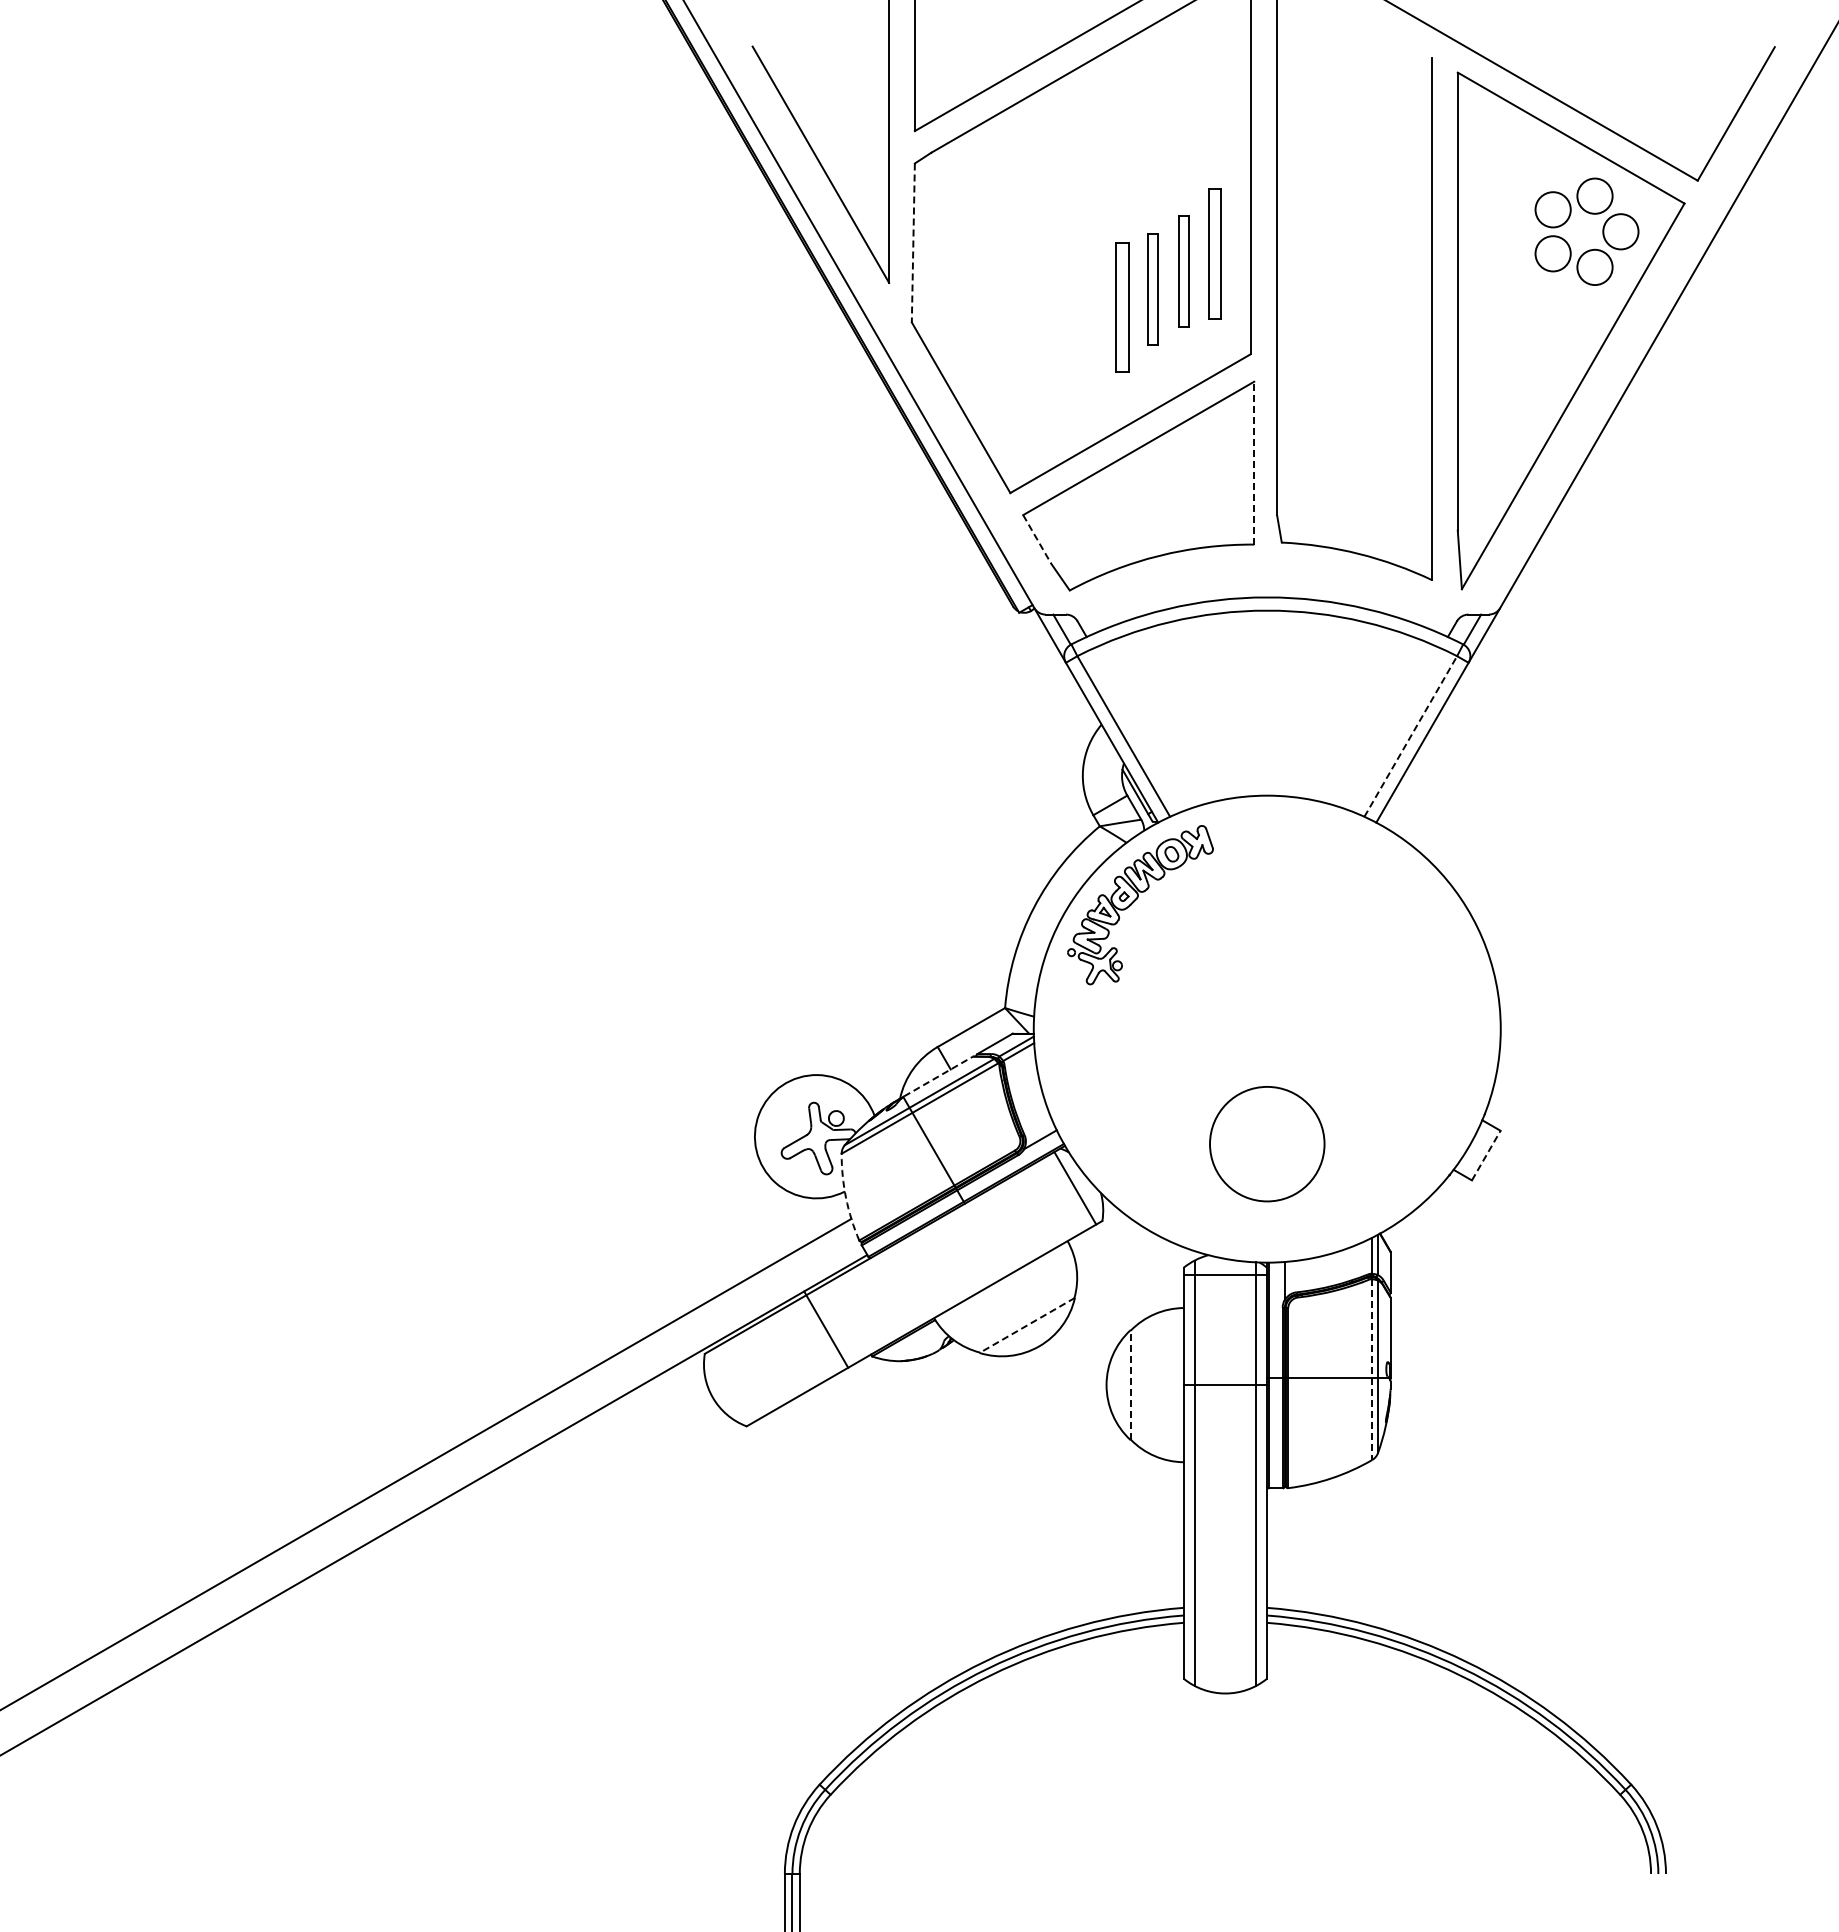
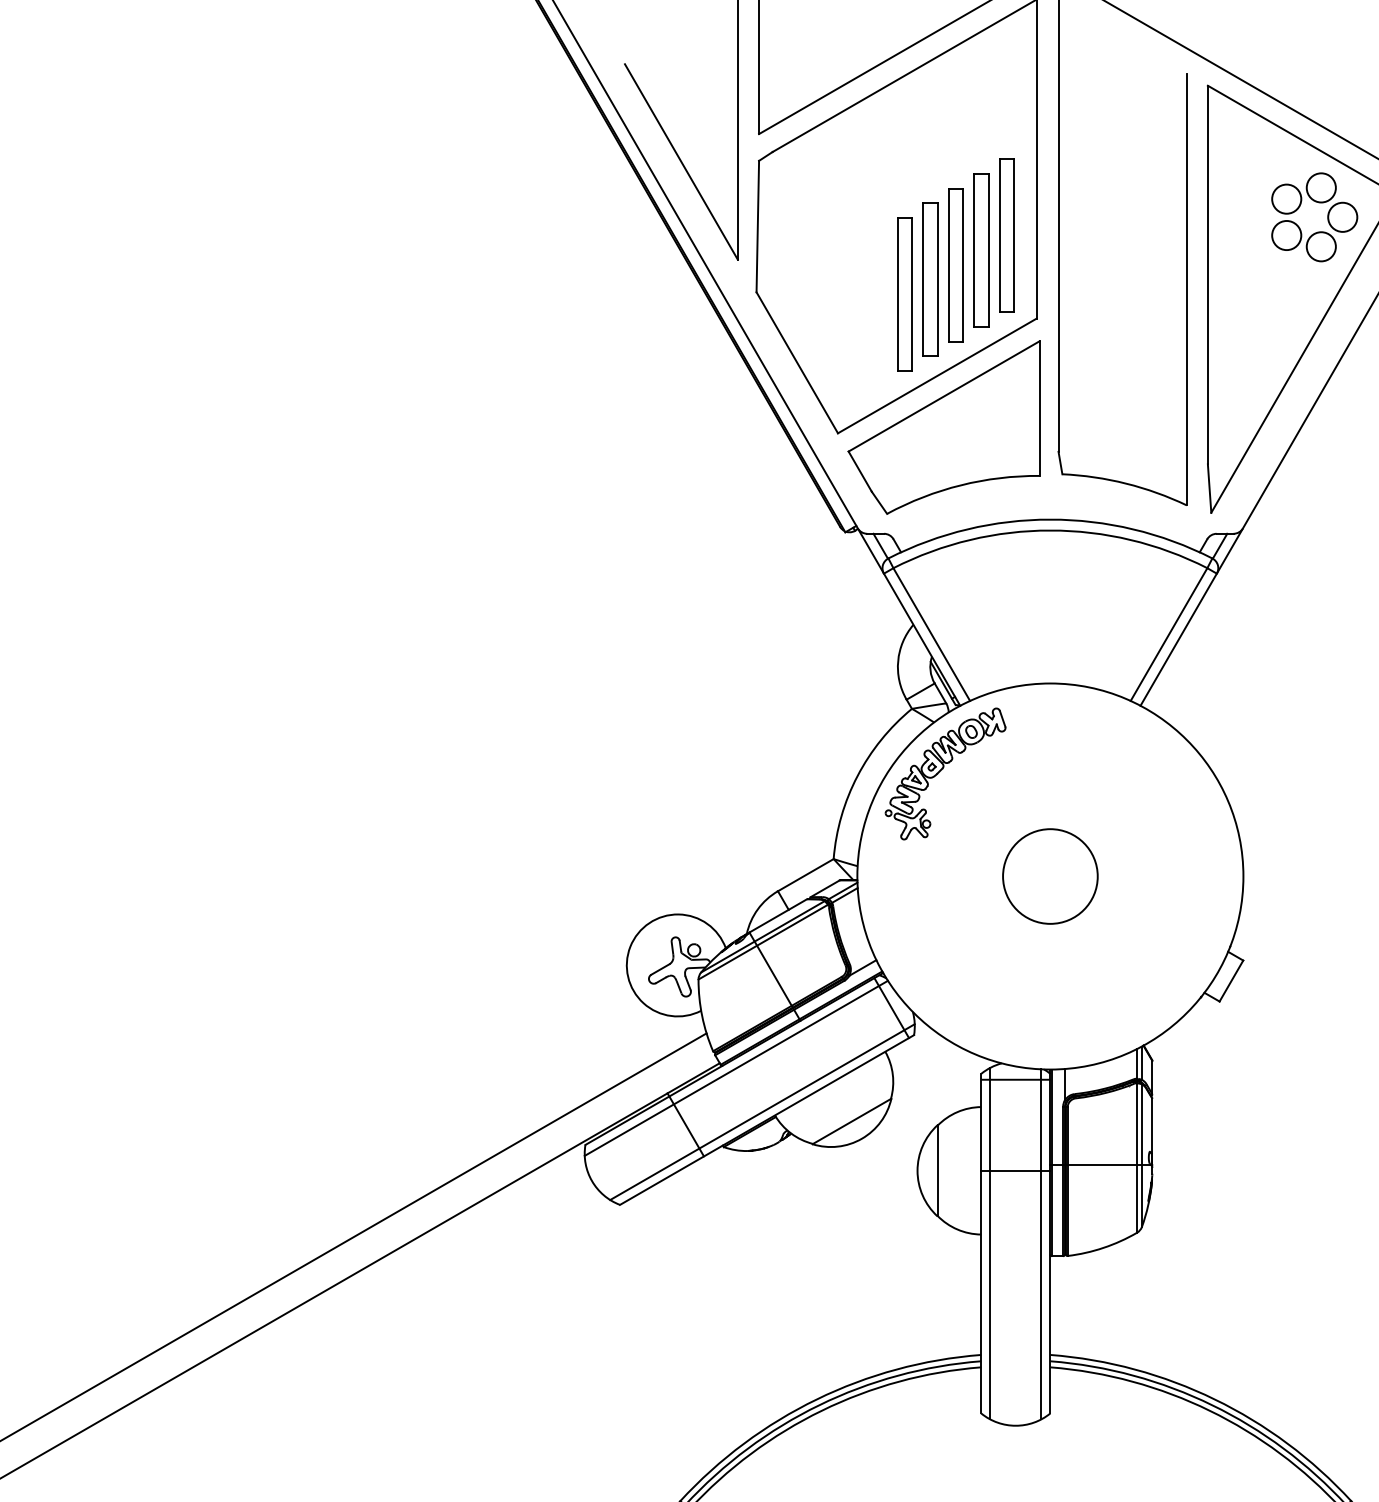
line: (913, 243) -> (757, 227), dashed -> solid
part: (1214, 253) -> (1006, 235), size x1.43
part: (1183, 271) -> (981, 250), size x1.67
part: (1152, 289) -> (955, 265), size x1.67
part: (1122, 307) -> (930, 279), size x1.43
part: (1091, 325) -> (905, 294), added
line: (1254, 462) -> (1039, 408), dashed -> solid
line: (1037, 539) -> (860, 471), dashed -> solid
line: (1410, 736) -> (1168, 634), dashed -> solid
line: (938, 1076) -> (778, 915), dashed -> solid
circle: (1267, 1144) -> (1050, 876), moved
line: (1486, 1155) -> (1231, 980), dashed -> solid
arc: (846, 1198) -> (702, 1016), dashed -> solid
line: (887, 1261) -> (736, 1068), added
line: (918, 1313) -> (762, 1111), added
line: (1026, 1325) -> (851, 1121), dashed -> solid
line: (1372, 1370) -> (1137, 1158), dashed -> solid
line: (1130, 1384) -> (937, 1170), dashed -> solid

